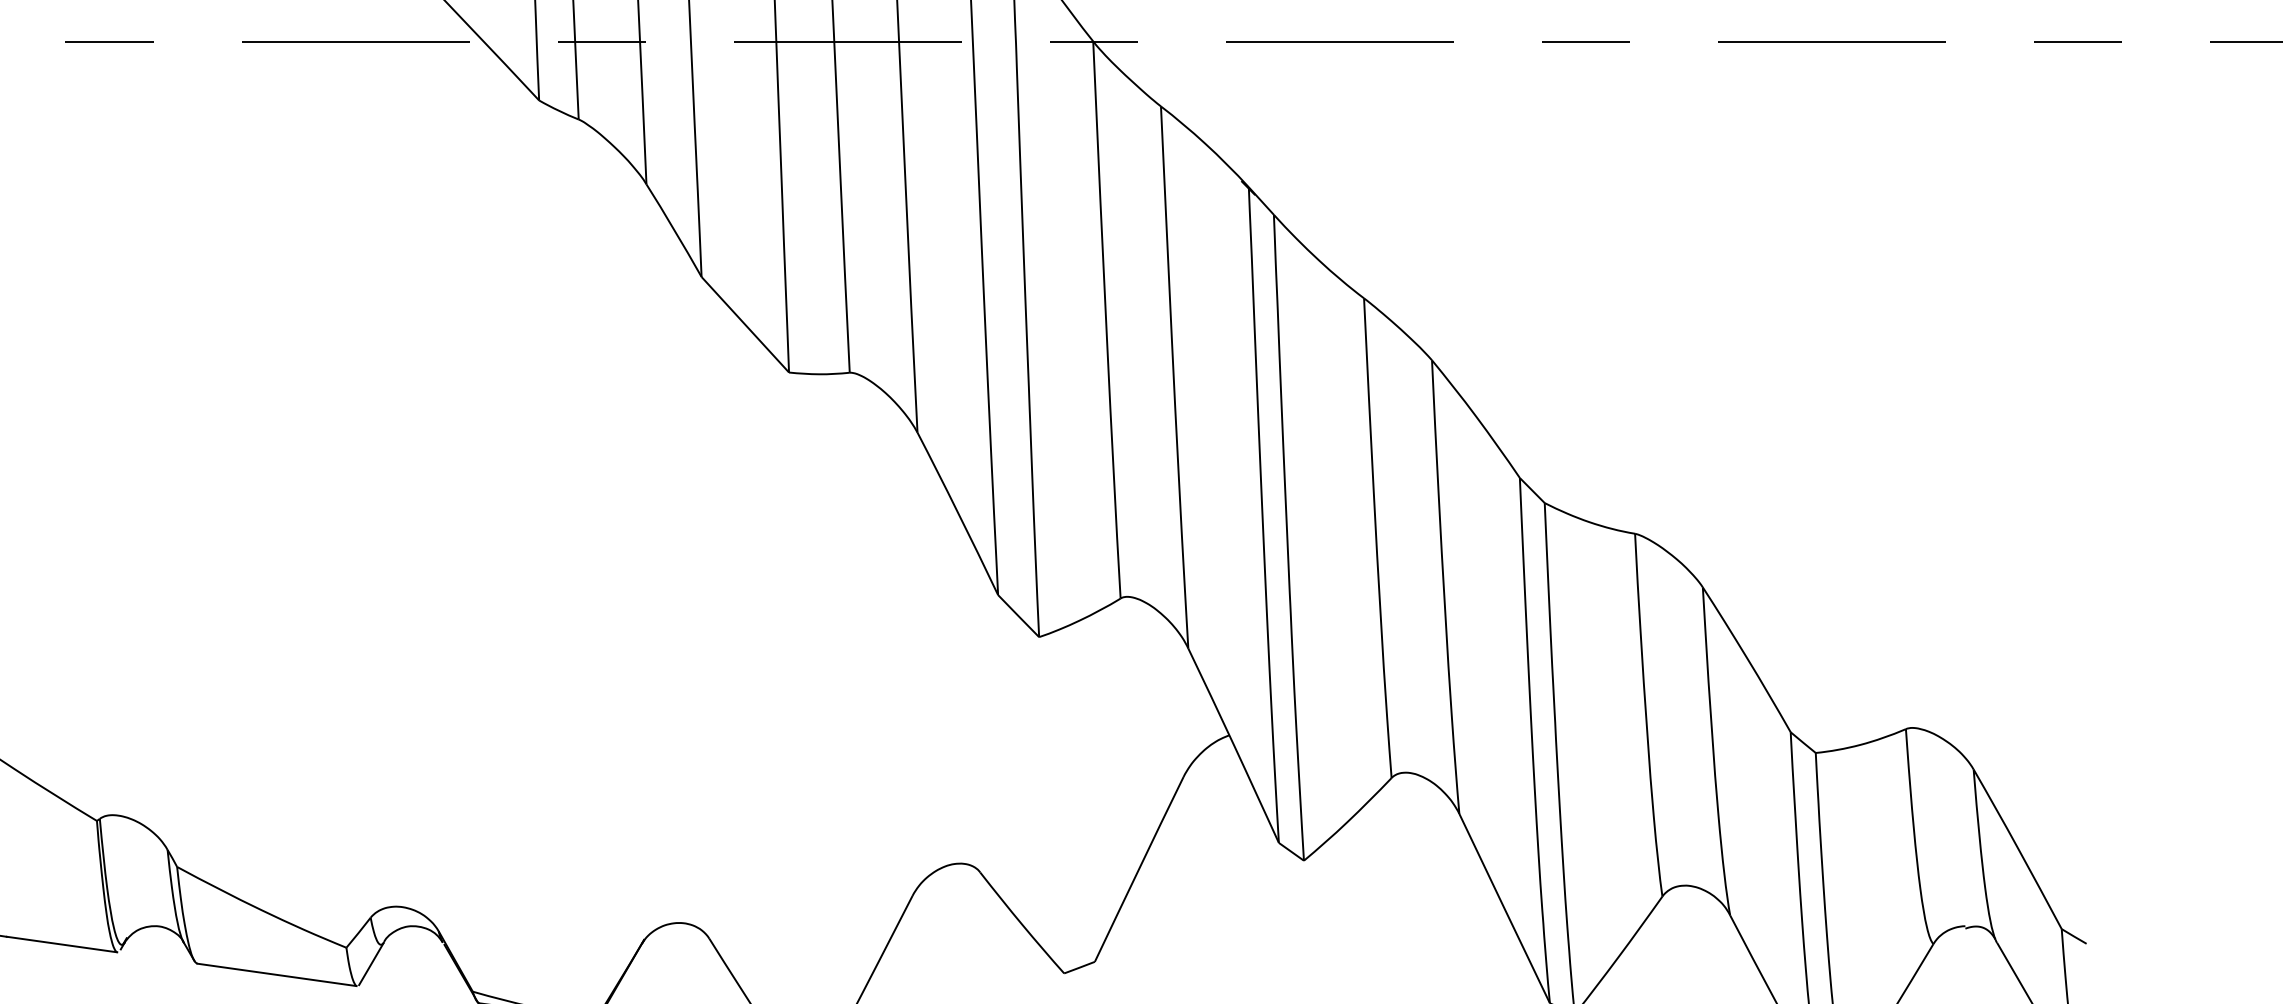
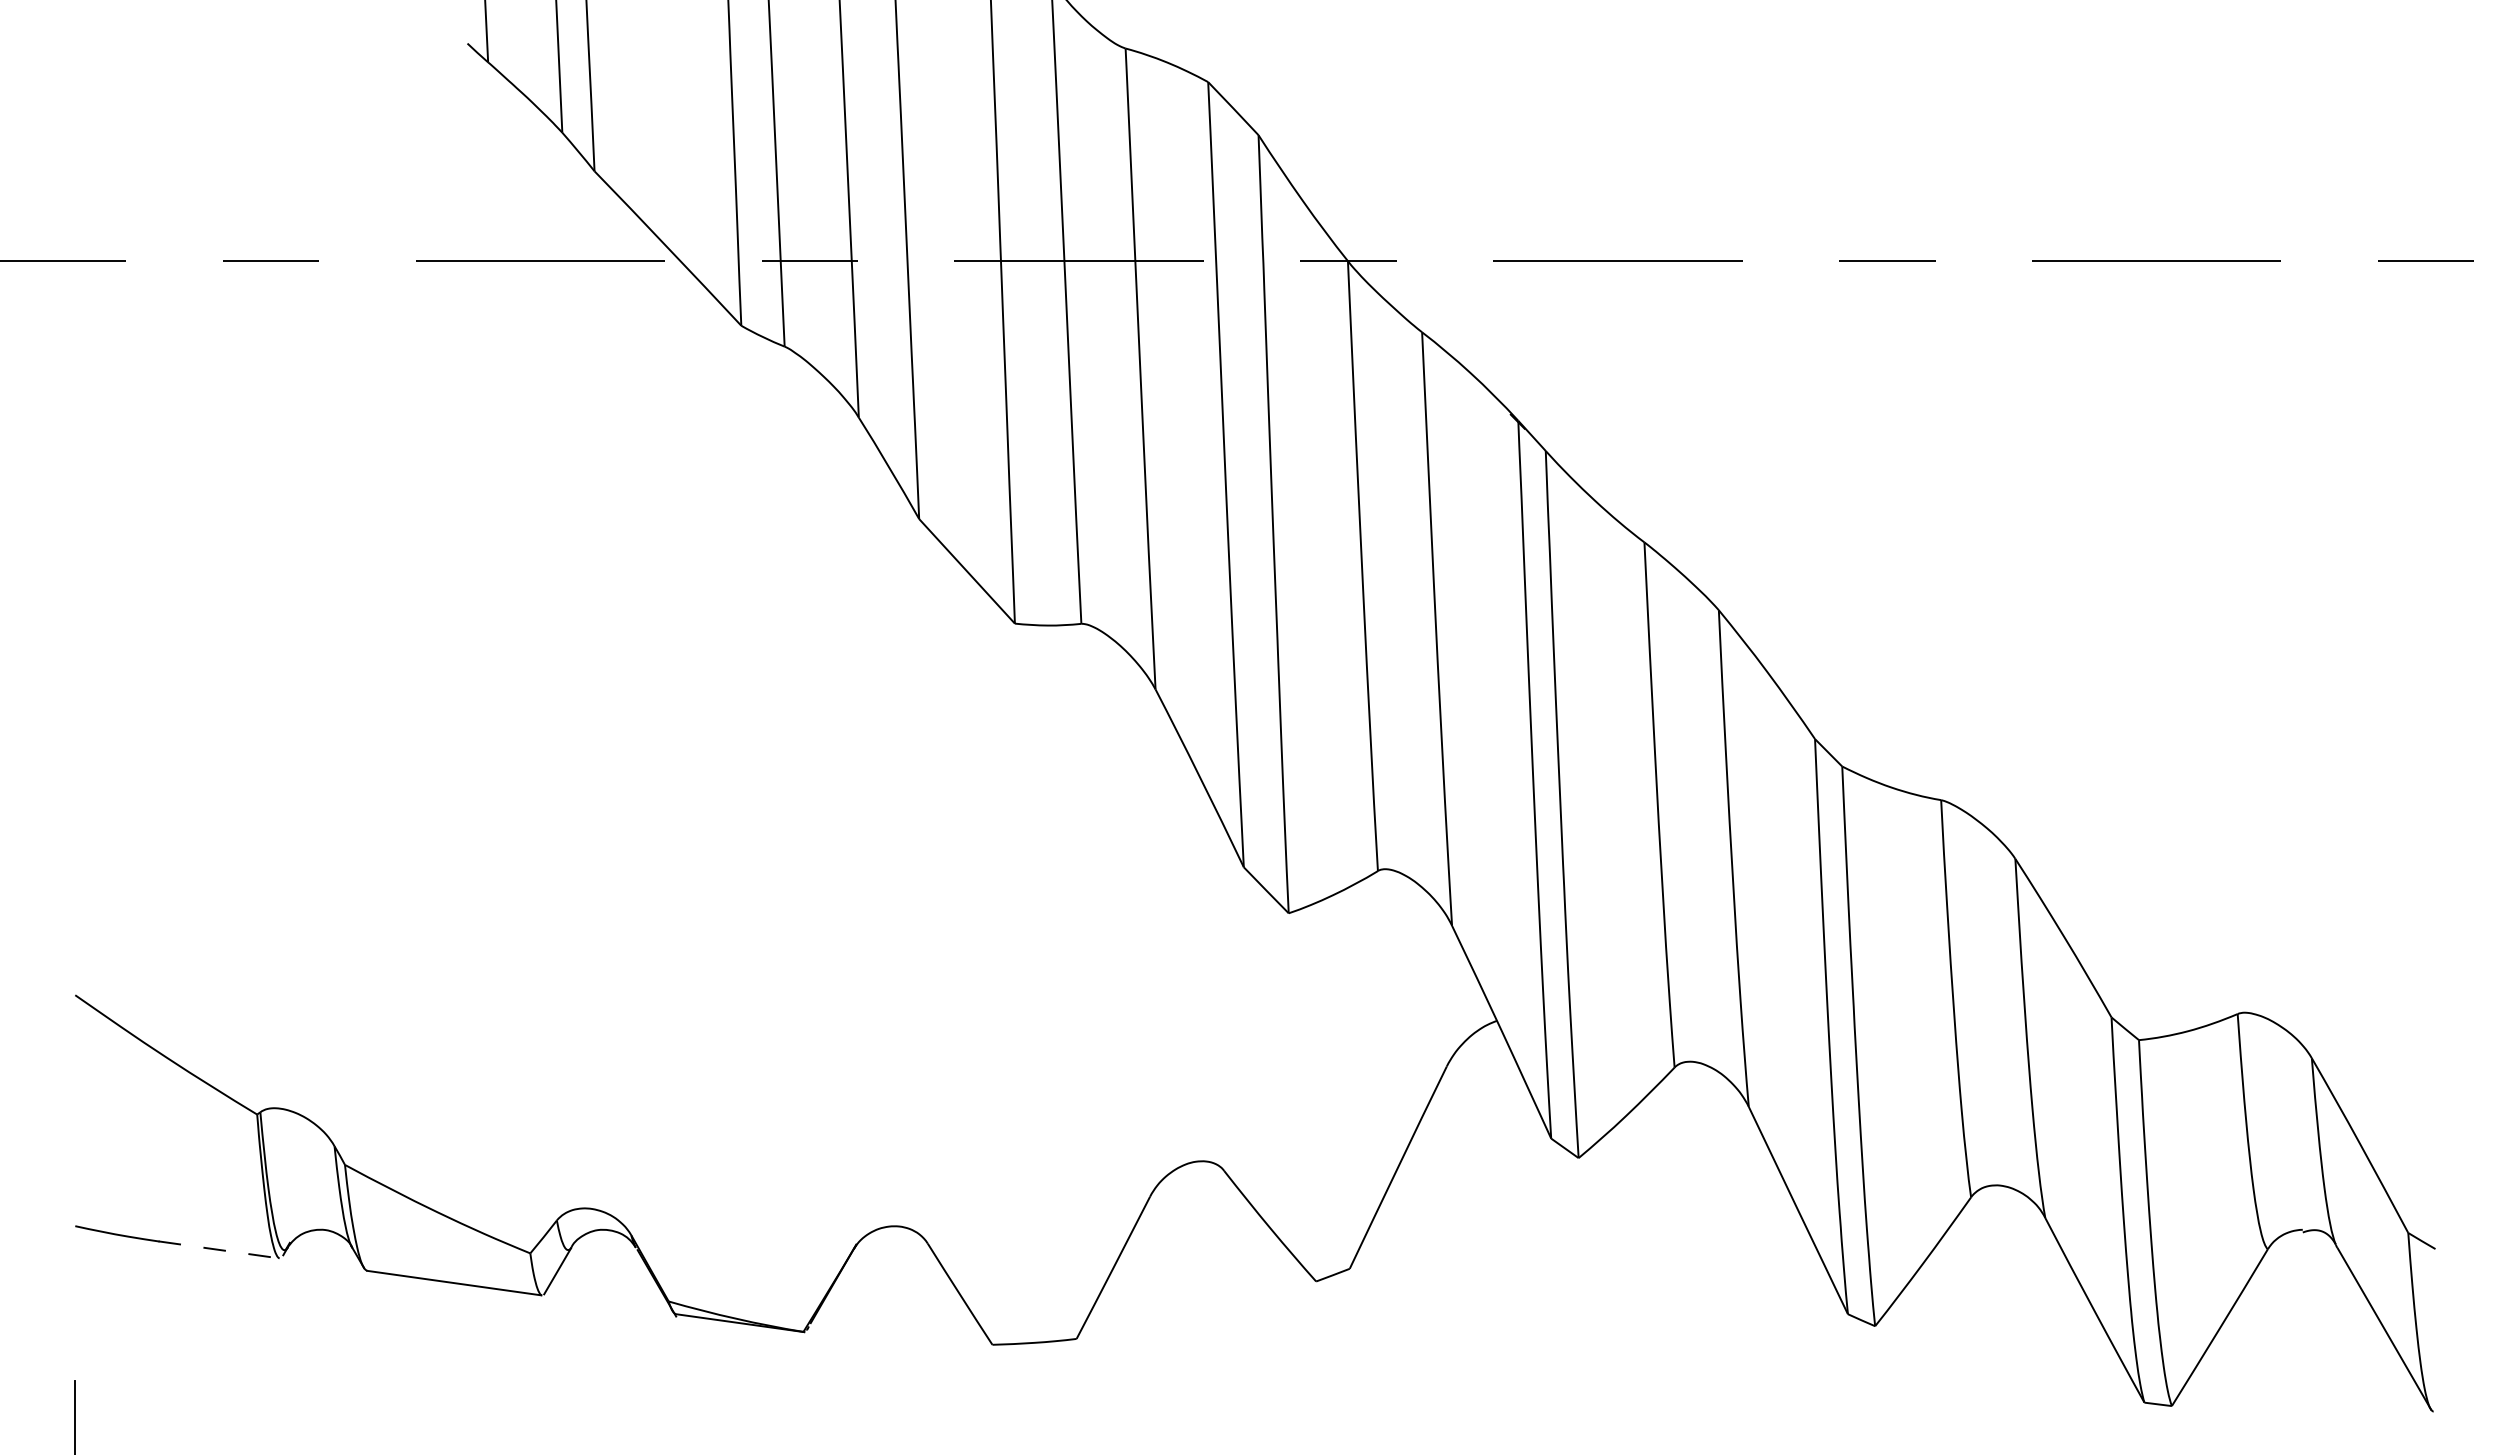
line: (62, 944) -> (219, 1249), solid -> dashed

